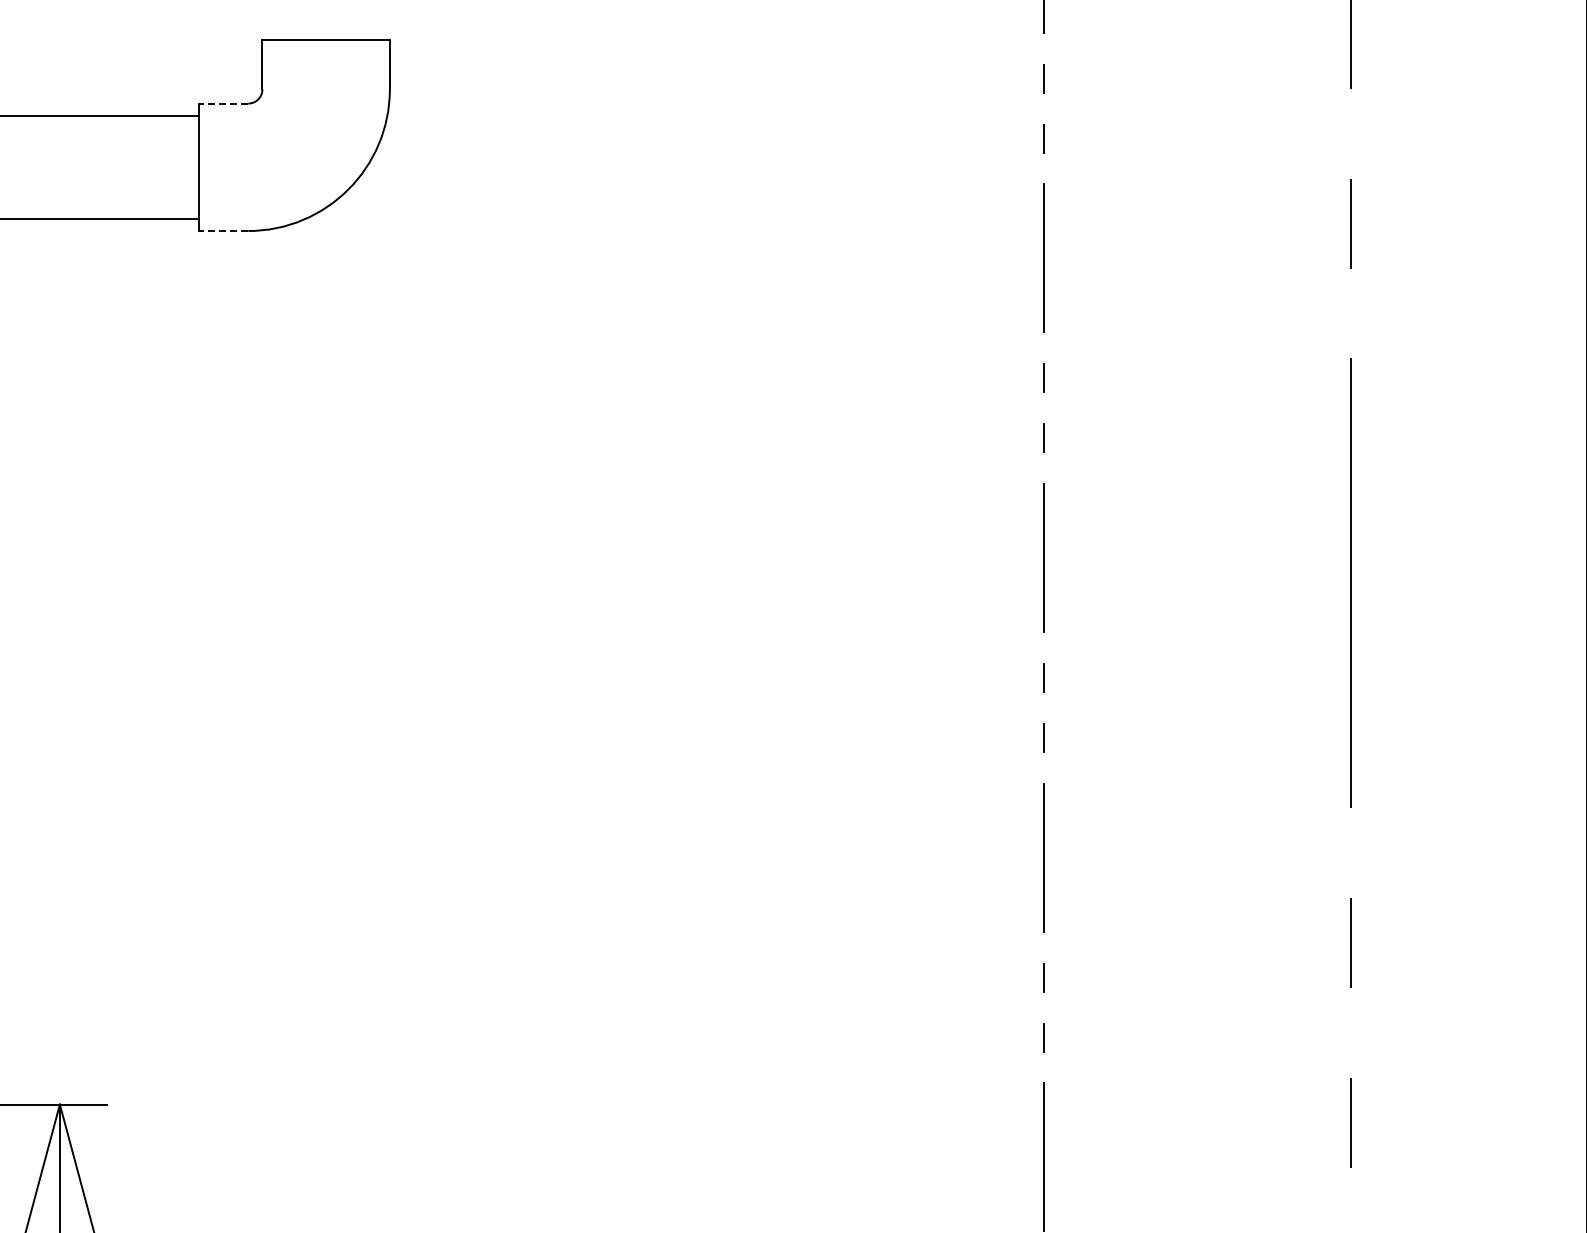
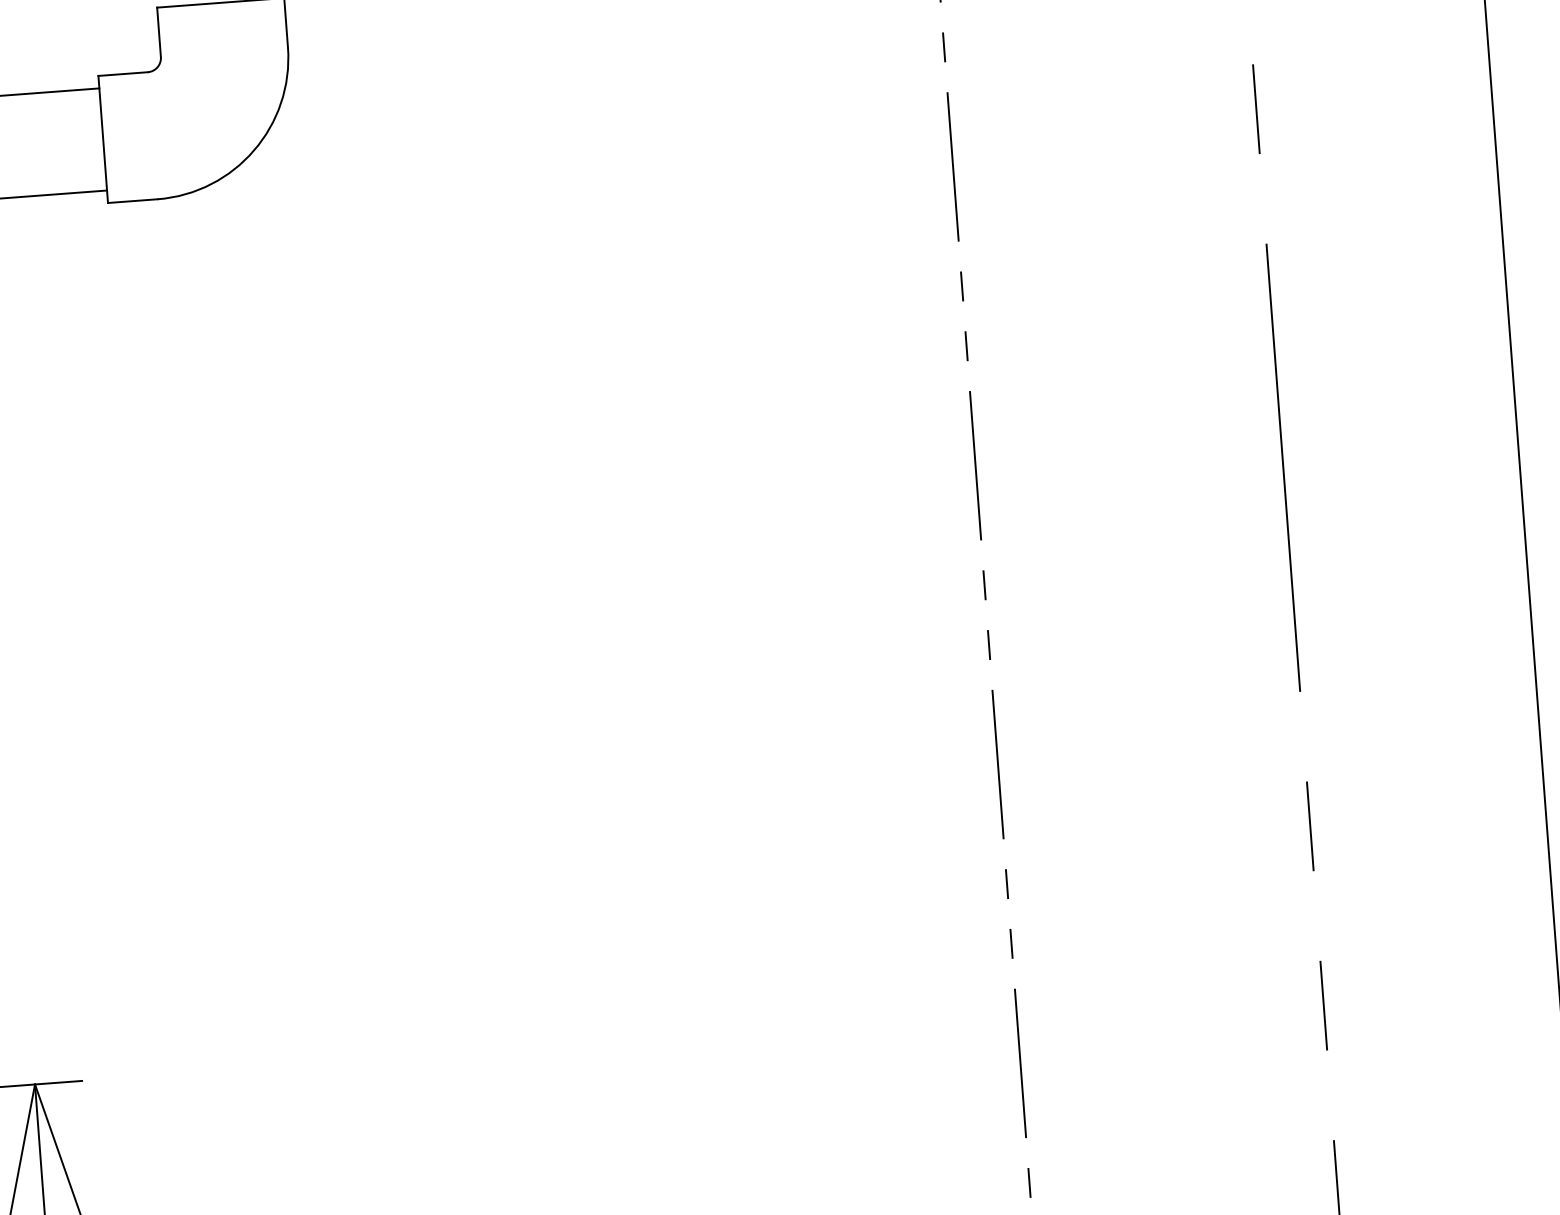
line: (223, 103) -> (123, 73), dashed -> solid
line: (223, 231) -> (132, 201), dashed -> solid

